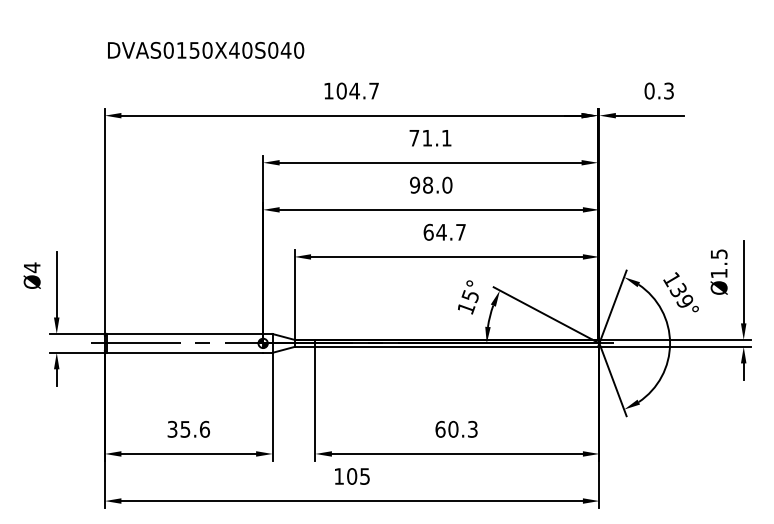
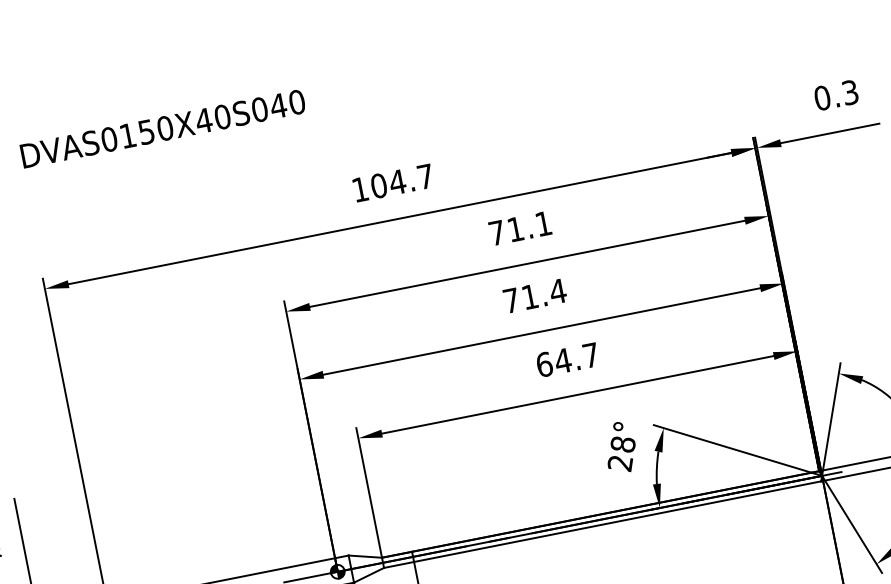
text: (206, 50) -> (163, 128), moved
text: (431, 184) -> (534, 294), 98.0 -> 71.4
text: (467, 302) -> (620, 454), 15° -> 28°

